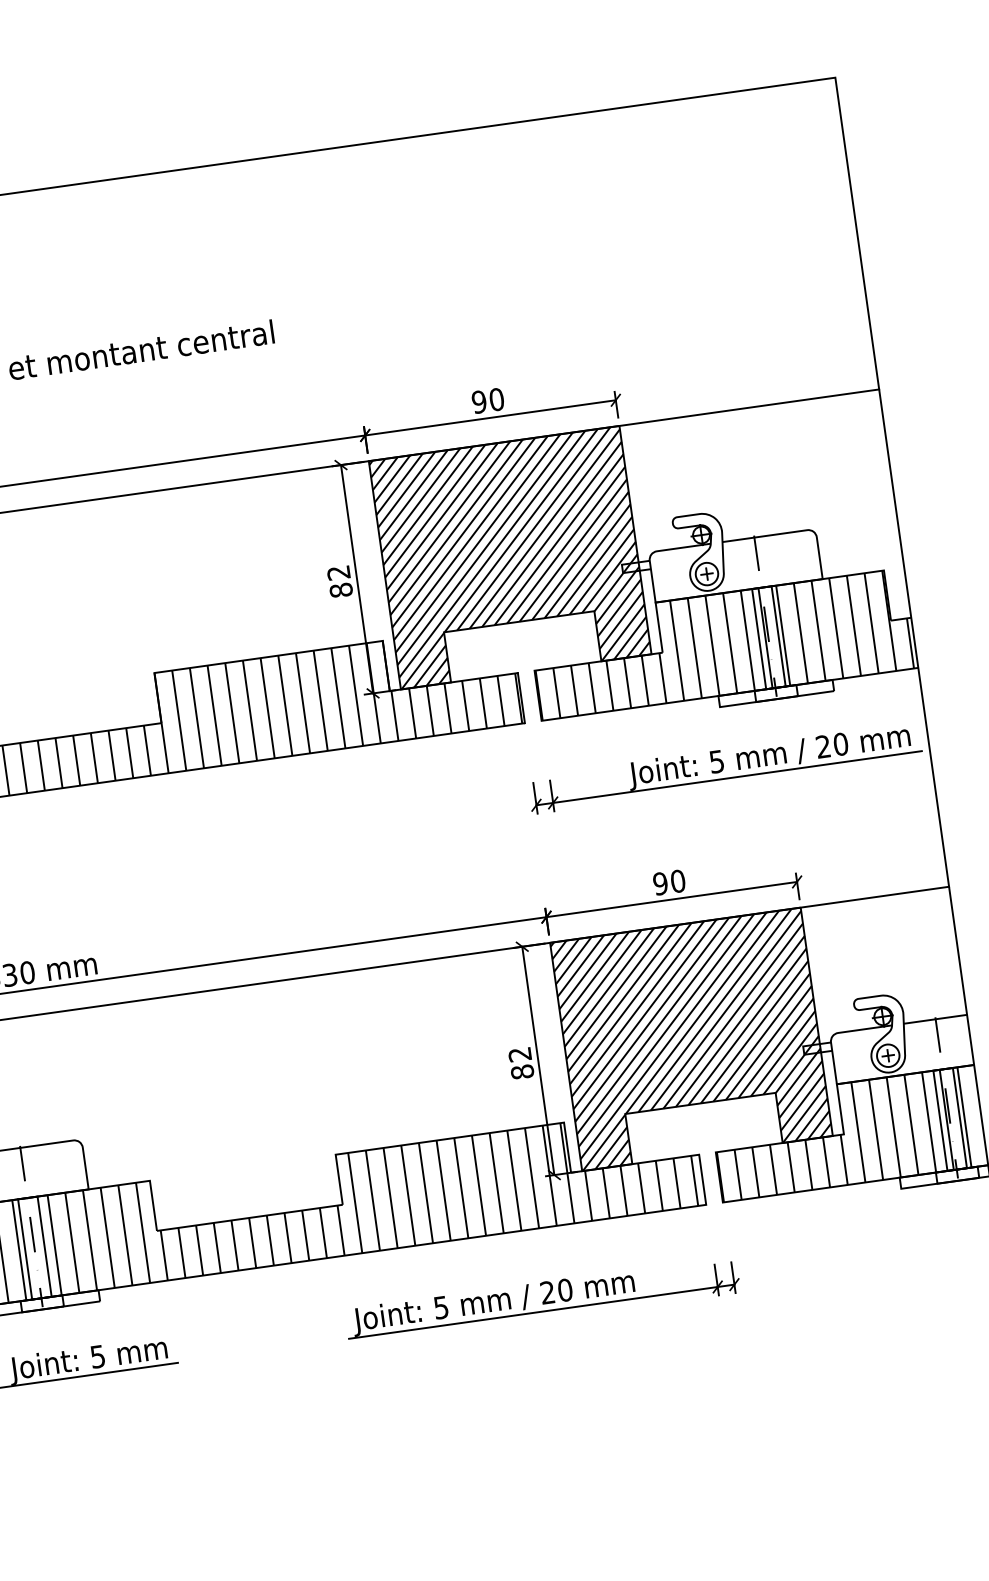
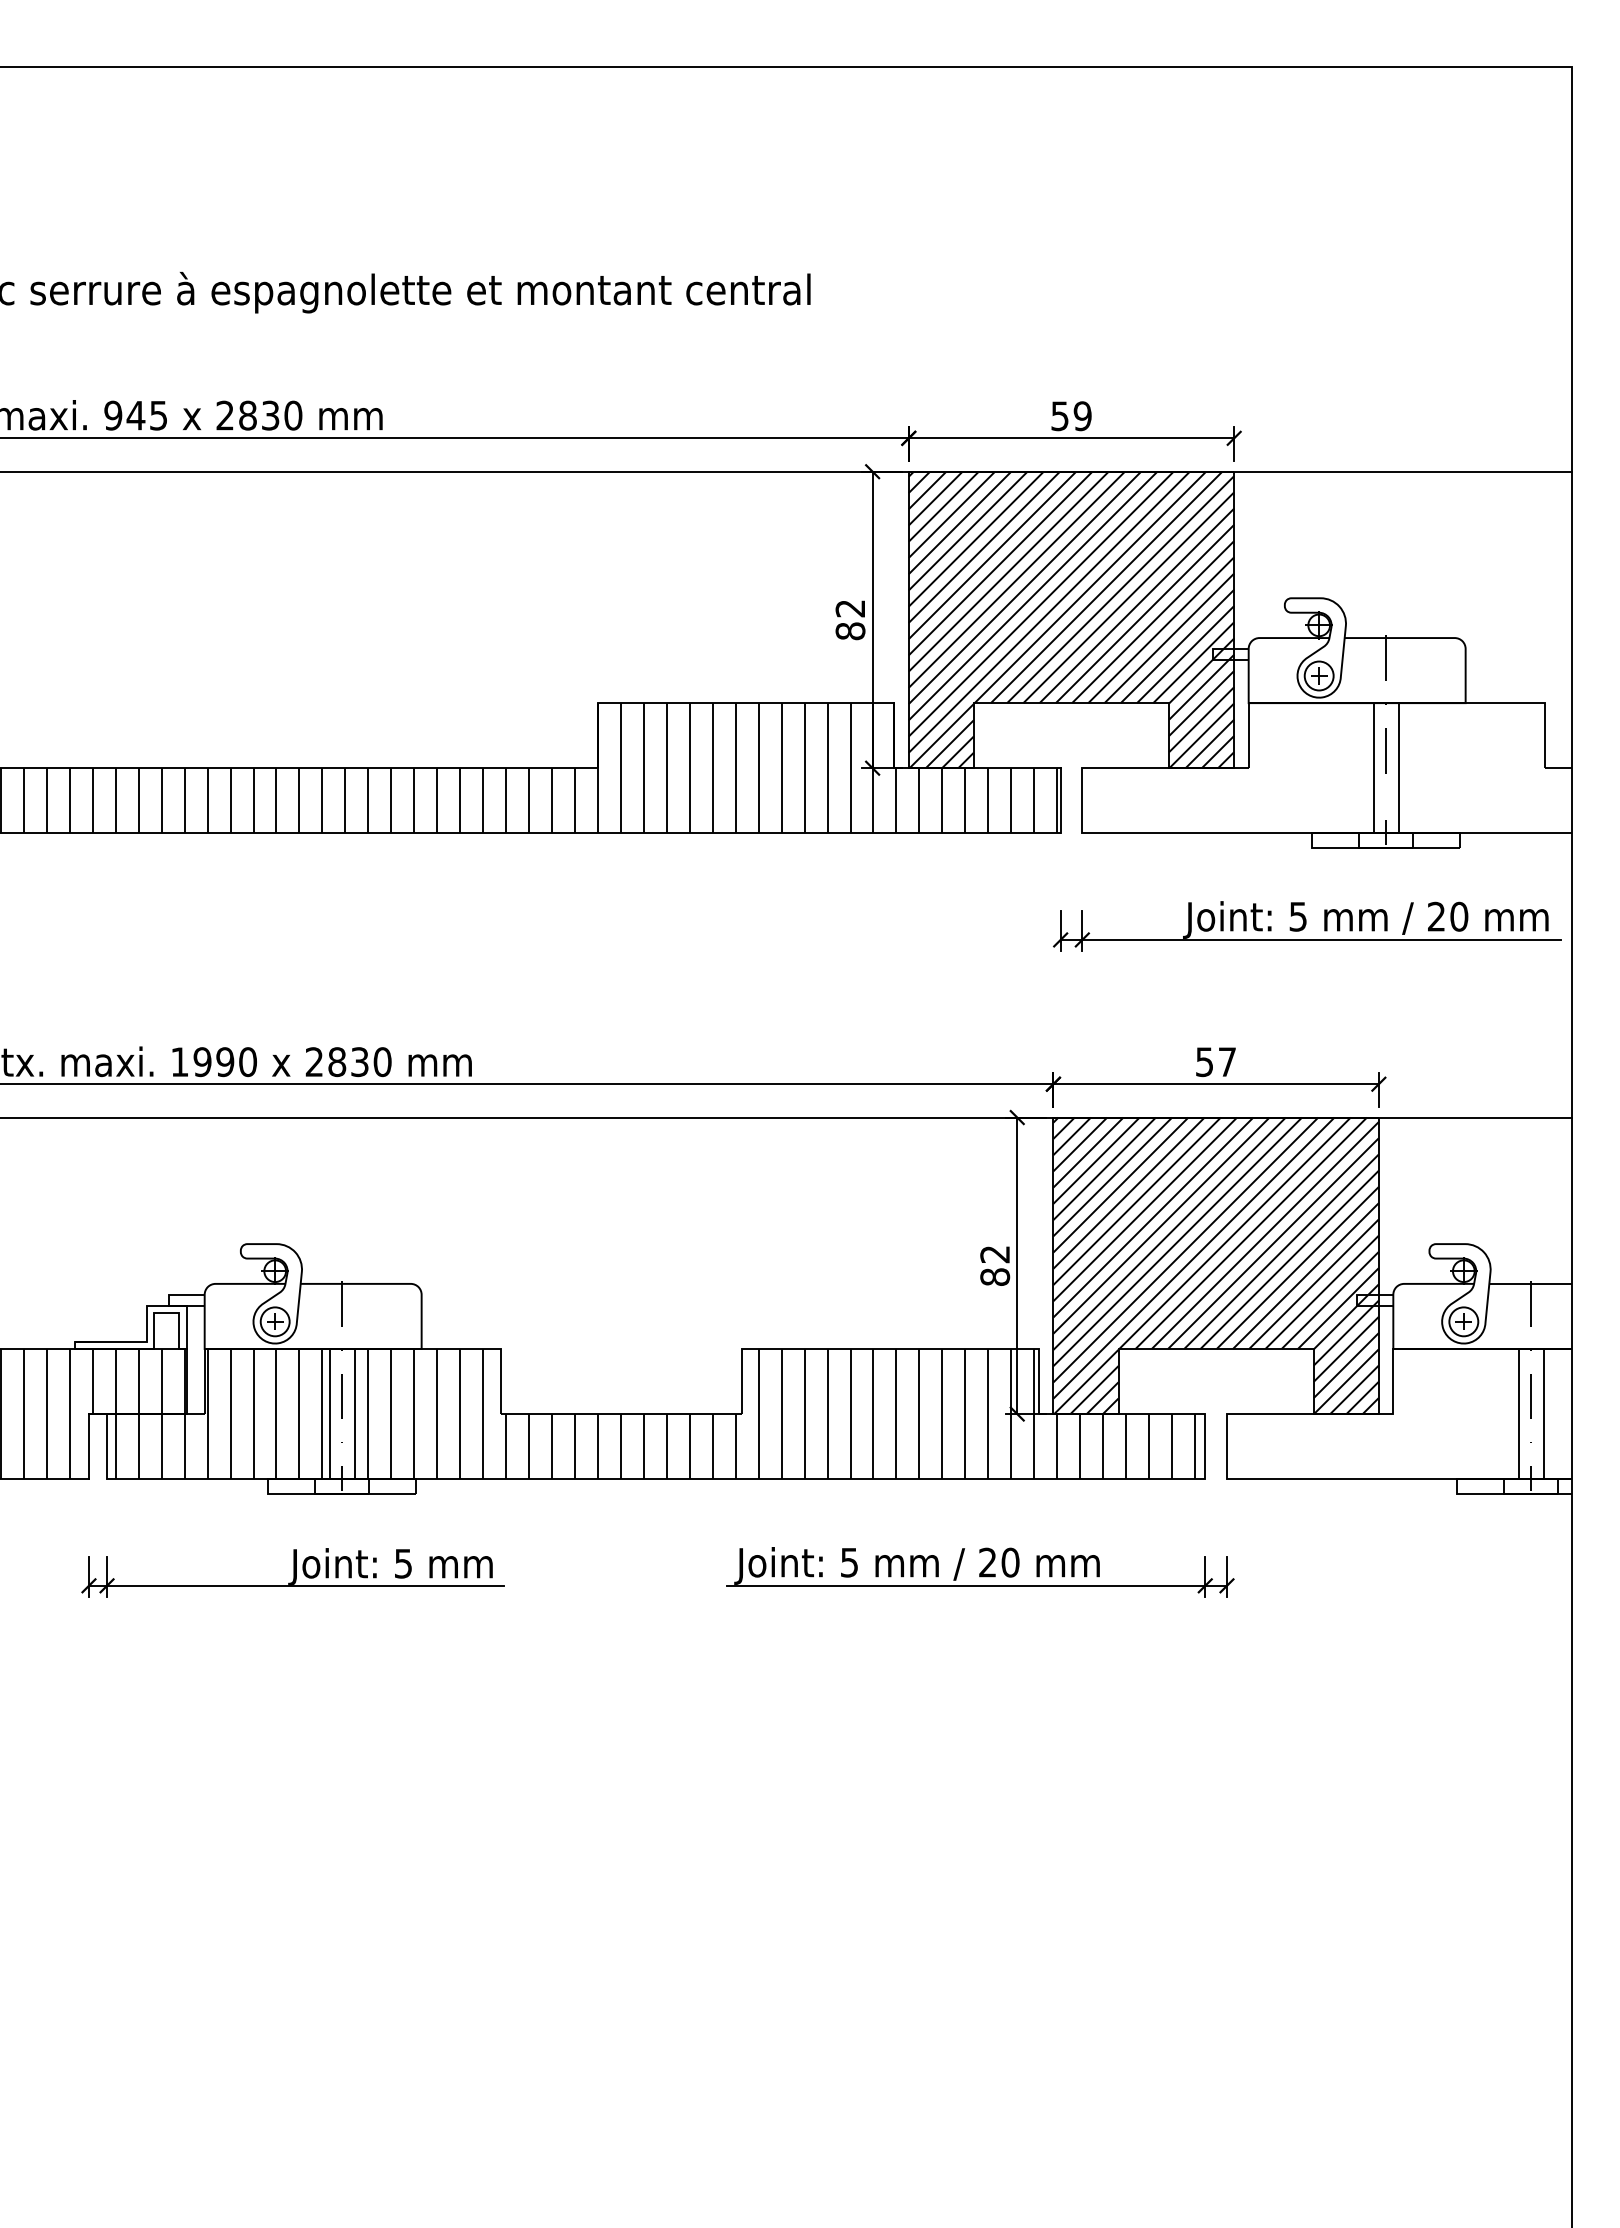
text: (488, 401) -> (1071, 416), 90 -> 59
hatch: (721, 644) -> (1324, 768), removed
text: (668, 882) -> (1215, 1062), 90 -> 57
hatch: (840, 1134) -> (1388, 1413), removed

